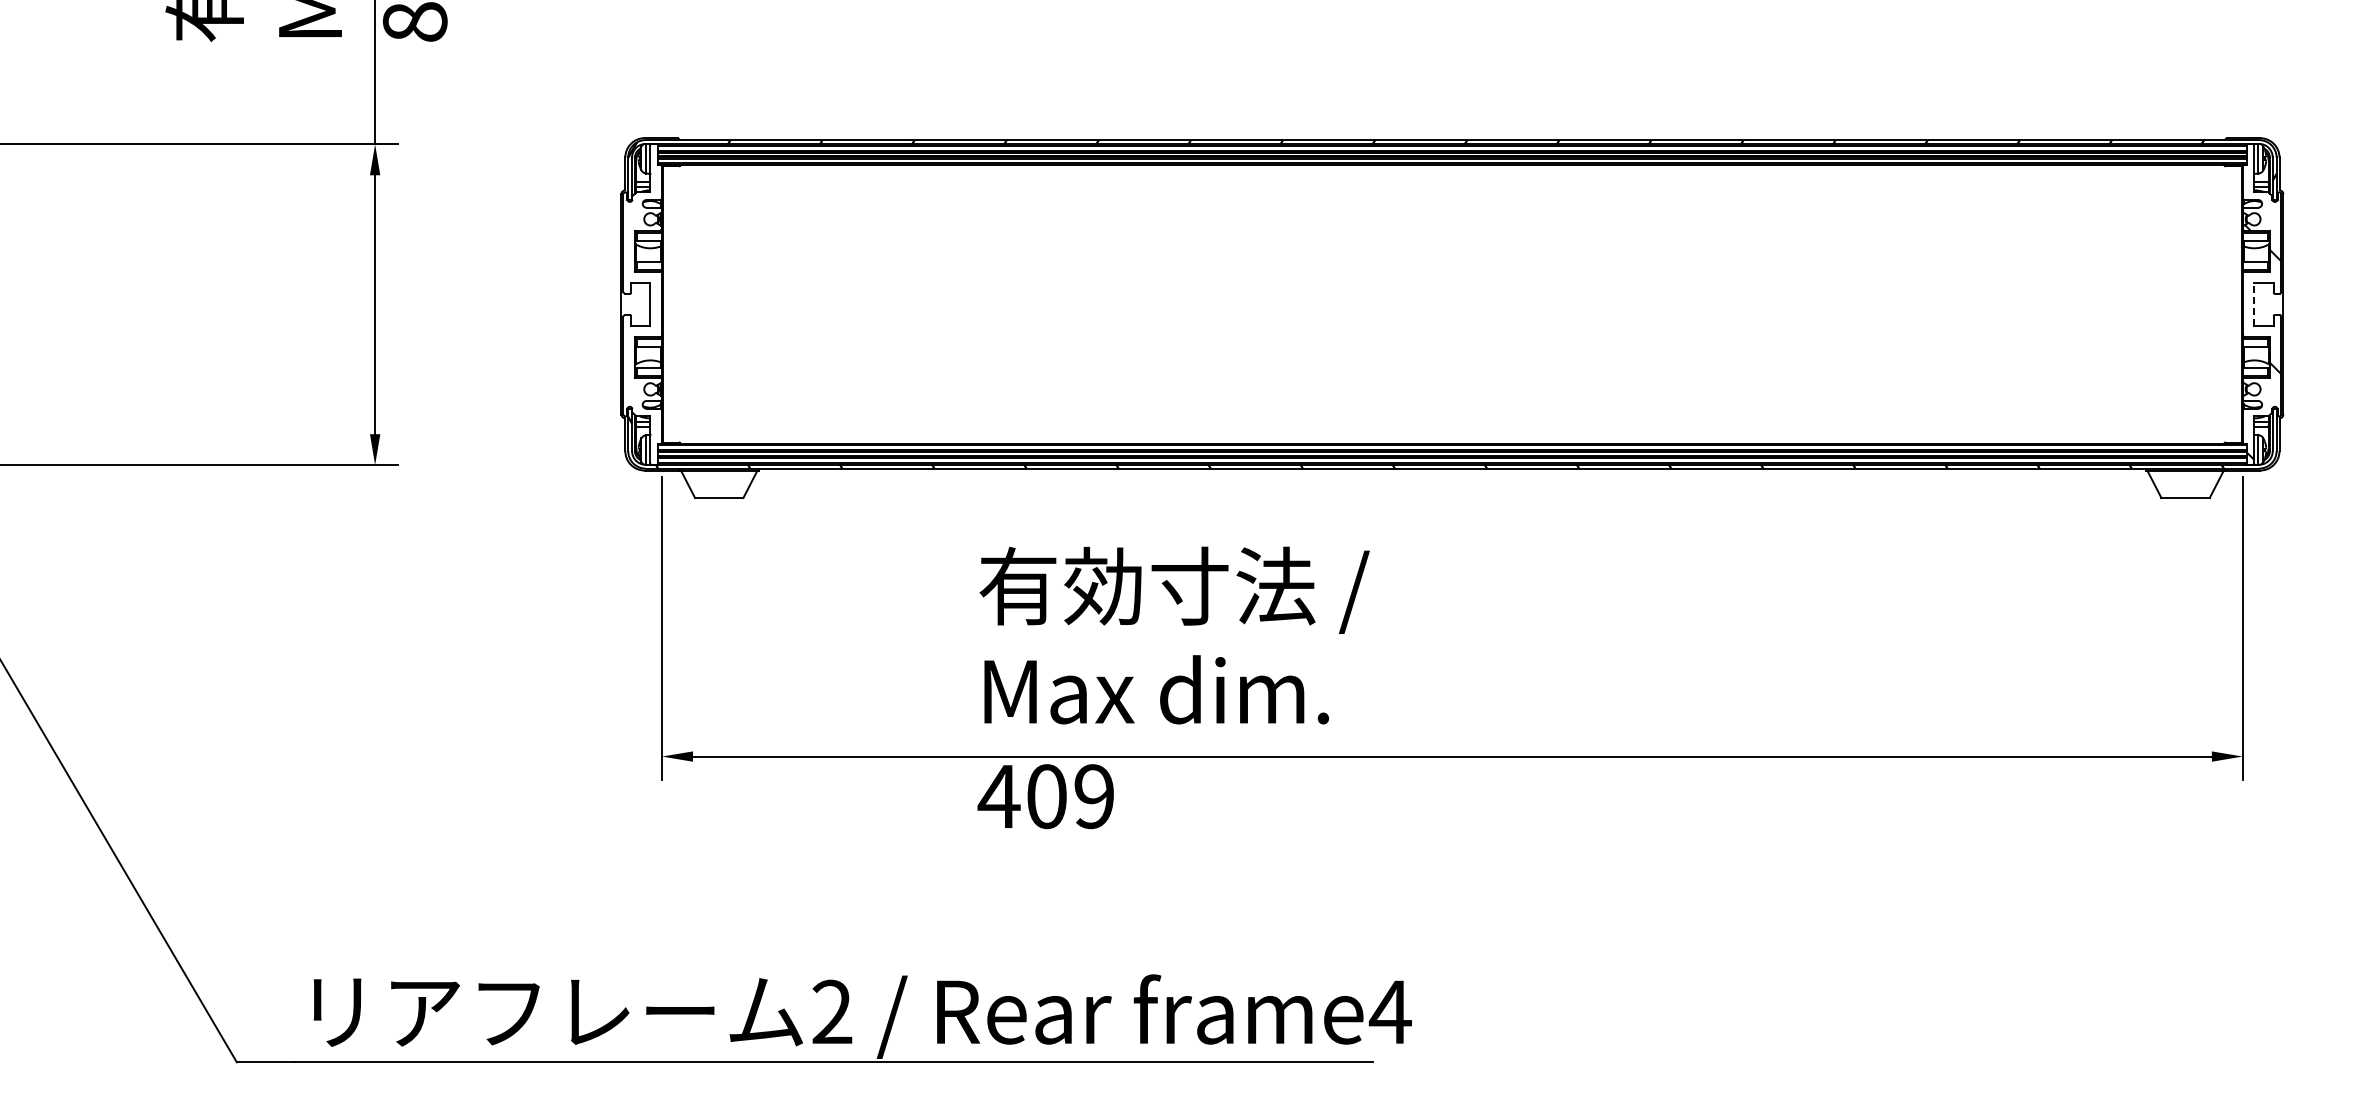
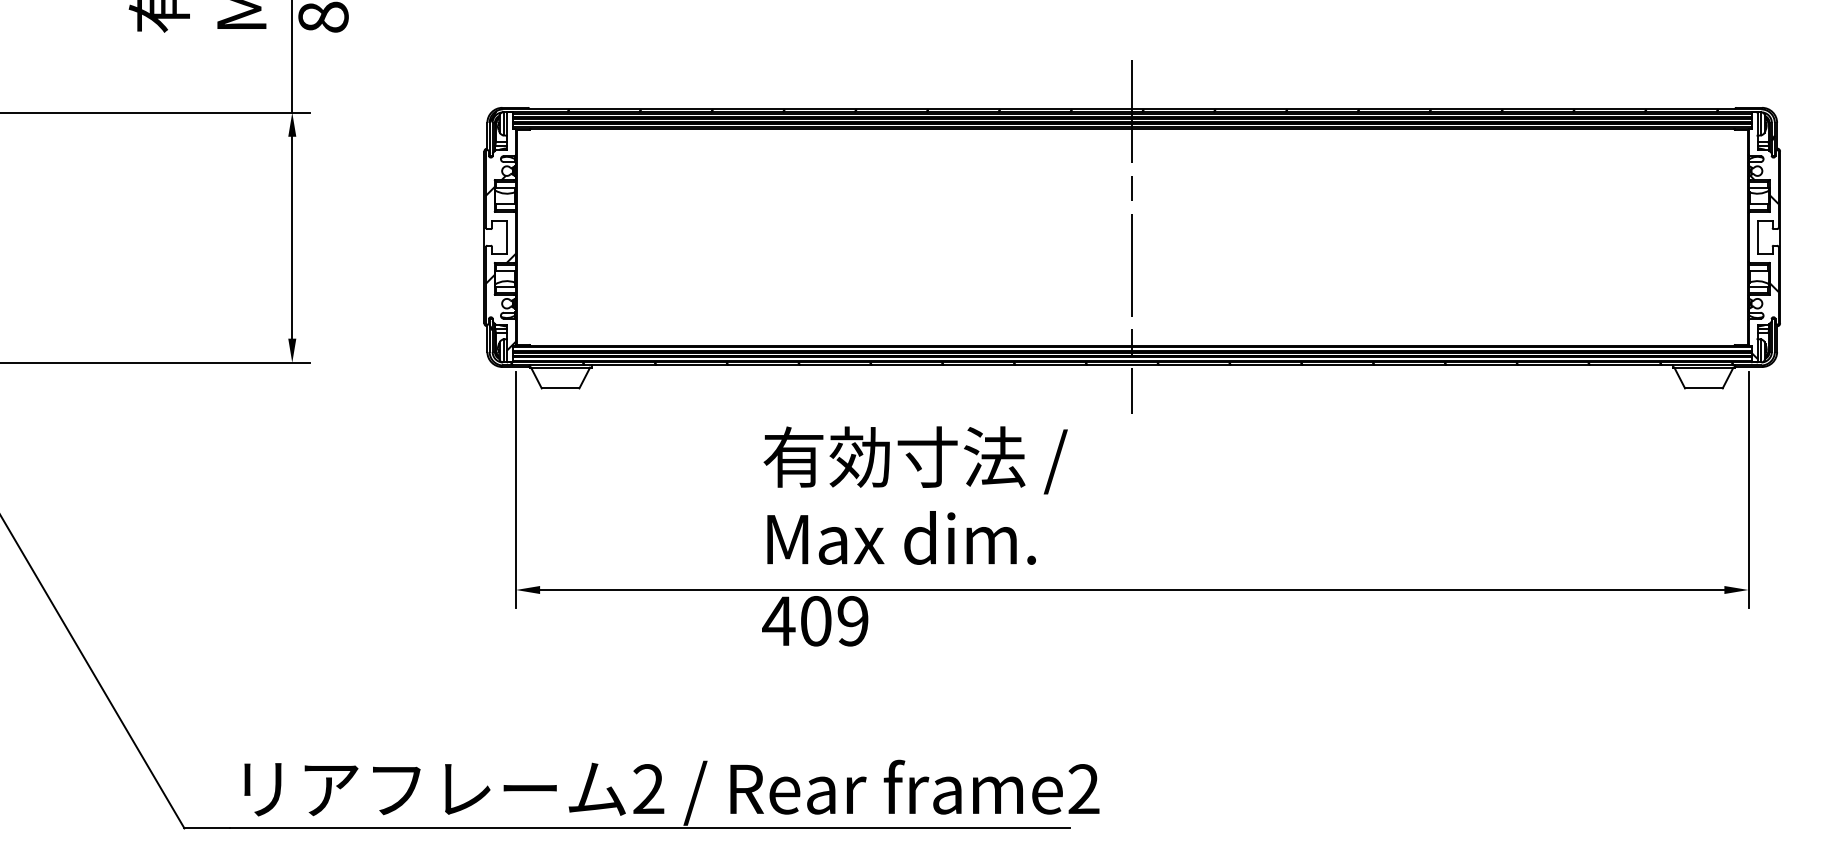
line: (2254, 303) -> (1757, 236), dashed -> solid
line: (1452, 304) -> (1132, 237), added
hatch: (642, 334) -> (500, 260), added
text: (1389, 1011) -> (1083, 788), frame4 -> frame2

